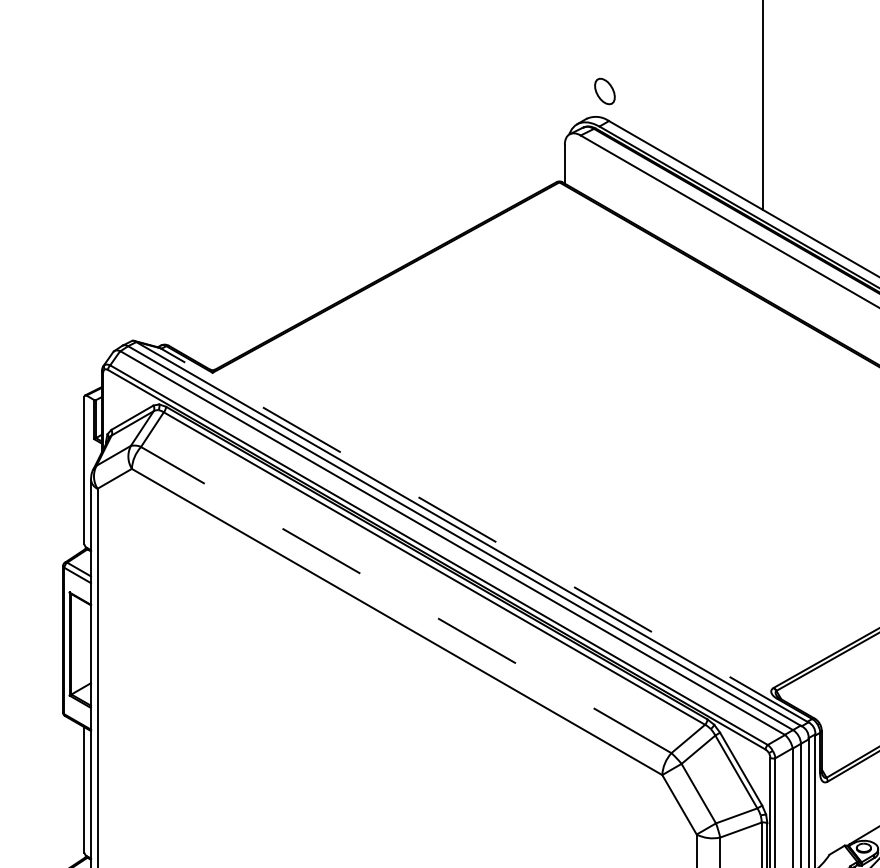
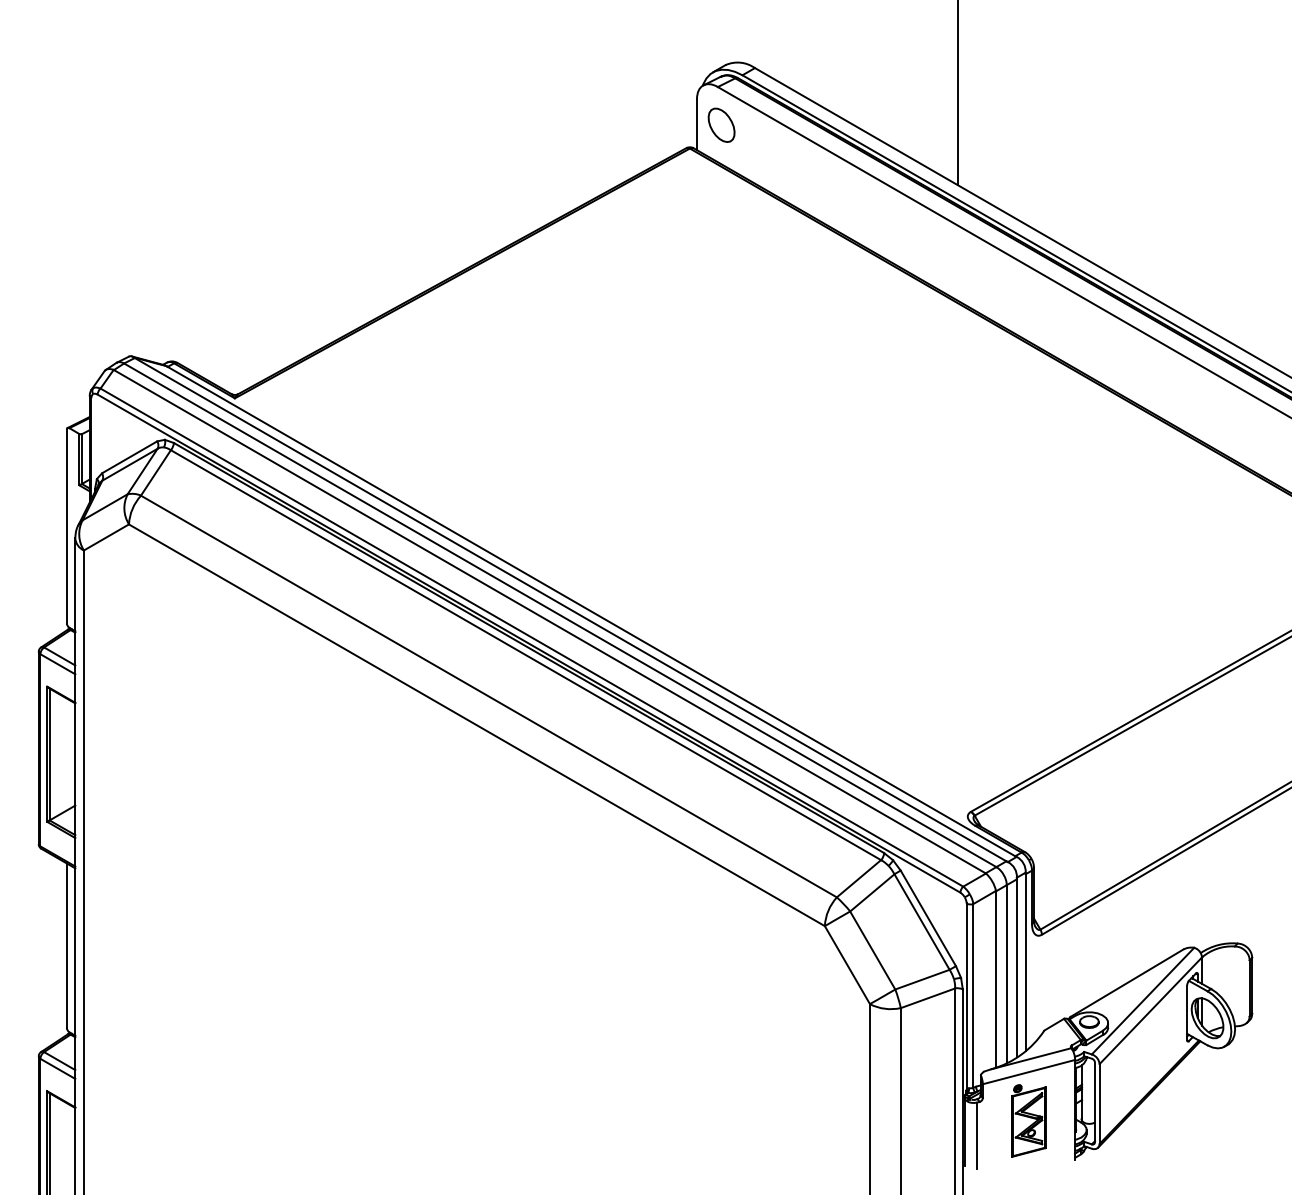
part: (604, 90) -> (721, 124), moved
line: (484, 535) -> (591, 611), dashed -> solid
line: (405, 600) -> (488, 696), dashed -> solid

